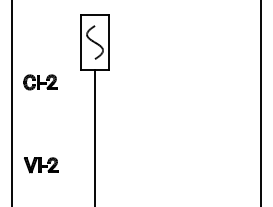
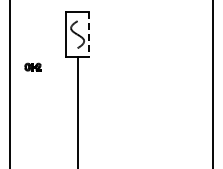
line: (108, 42) -> (88, 34), solid -> dashed
part: (39, 81) -> (32, 66), size x0.6
part: (40, 164) -> (33, 134), removed

